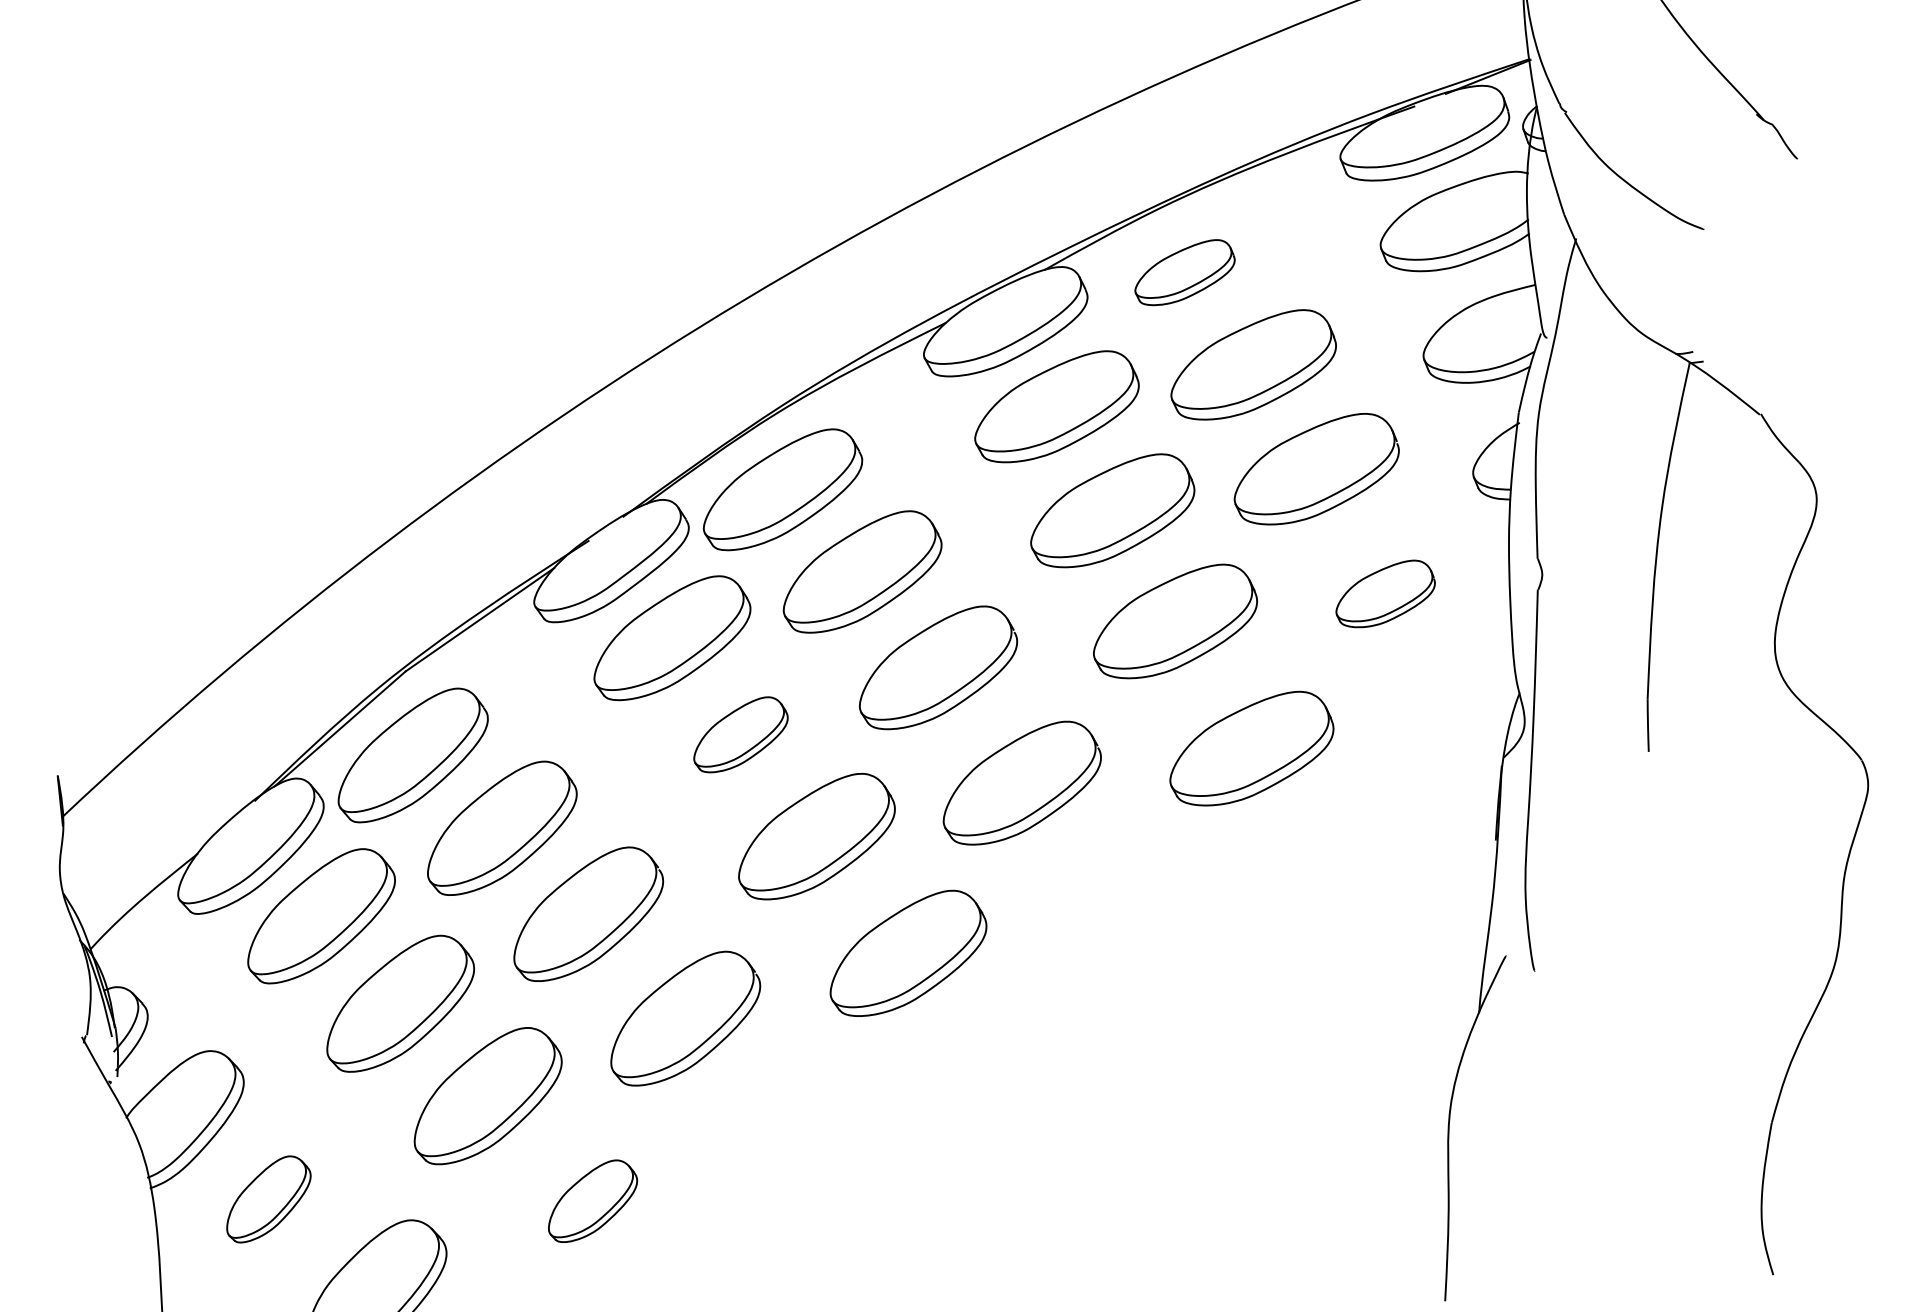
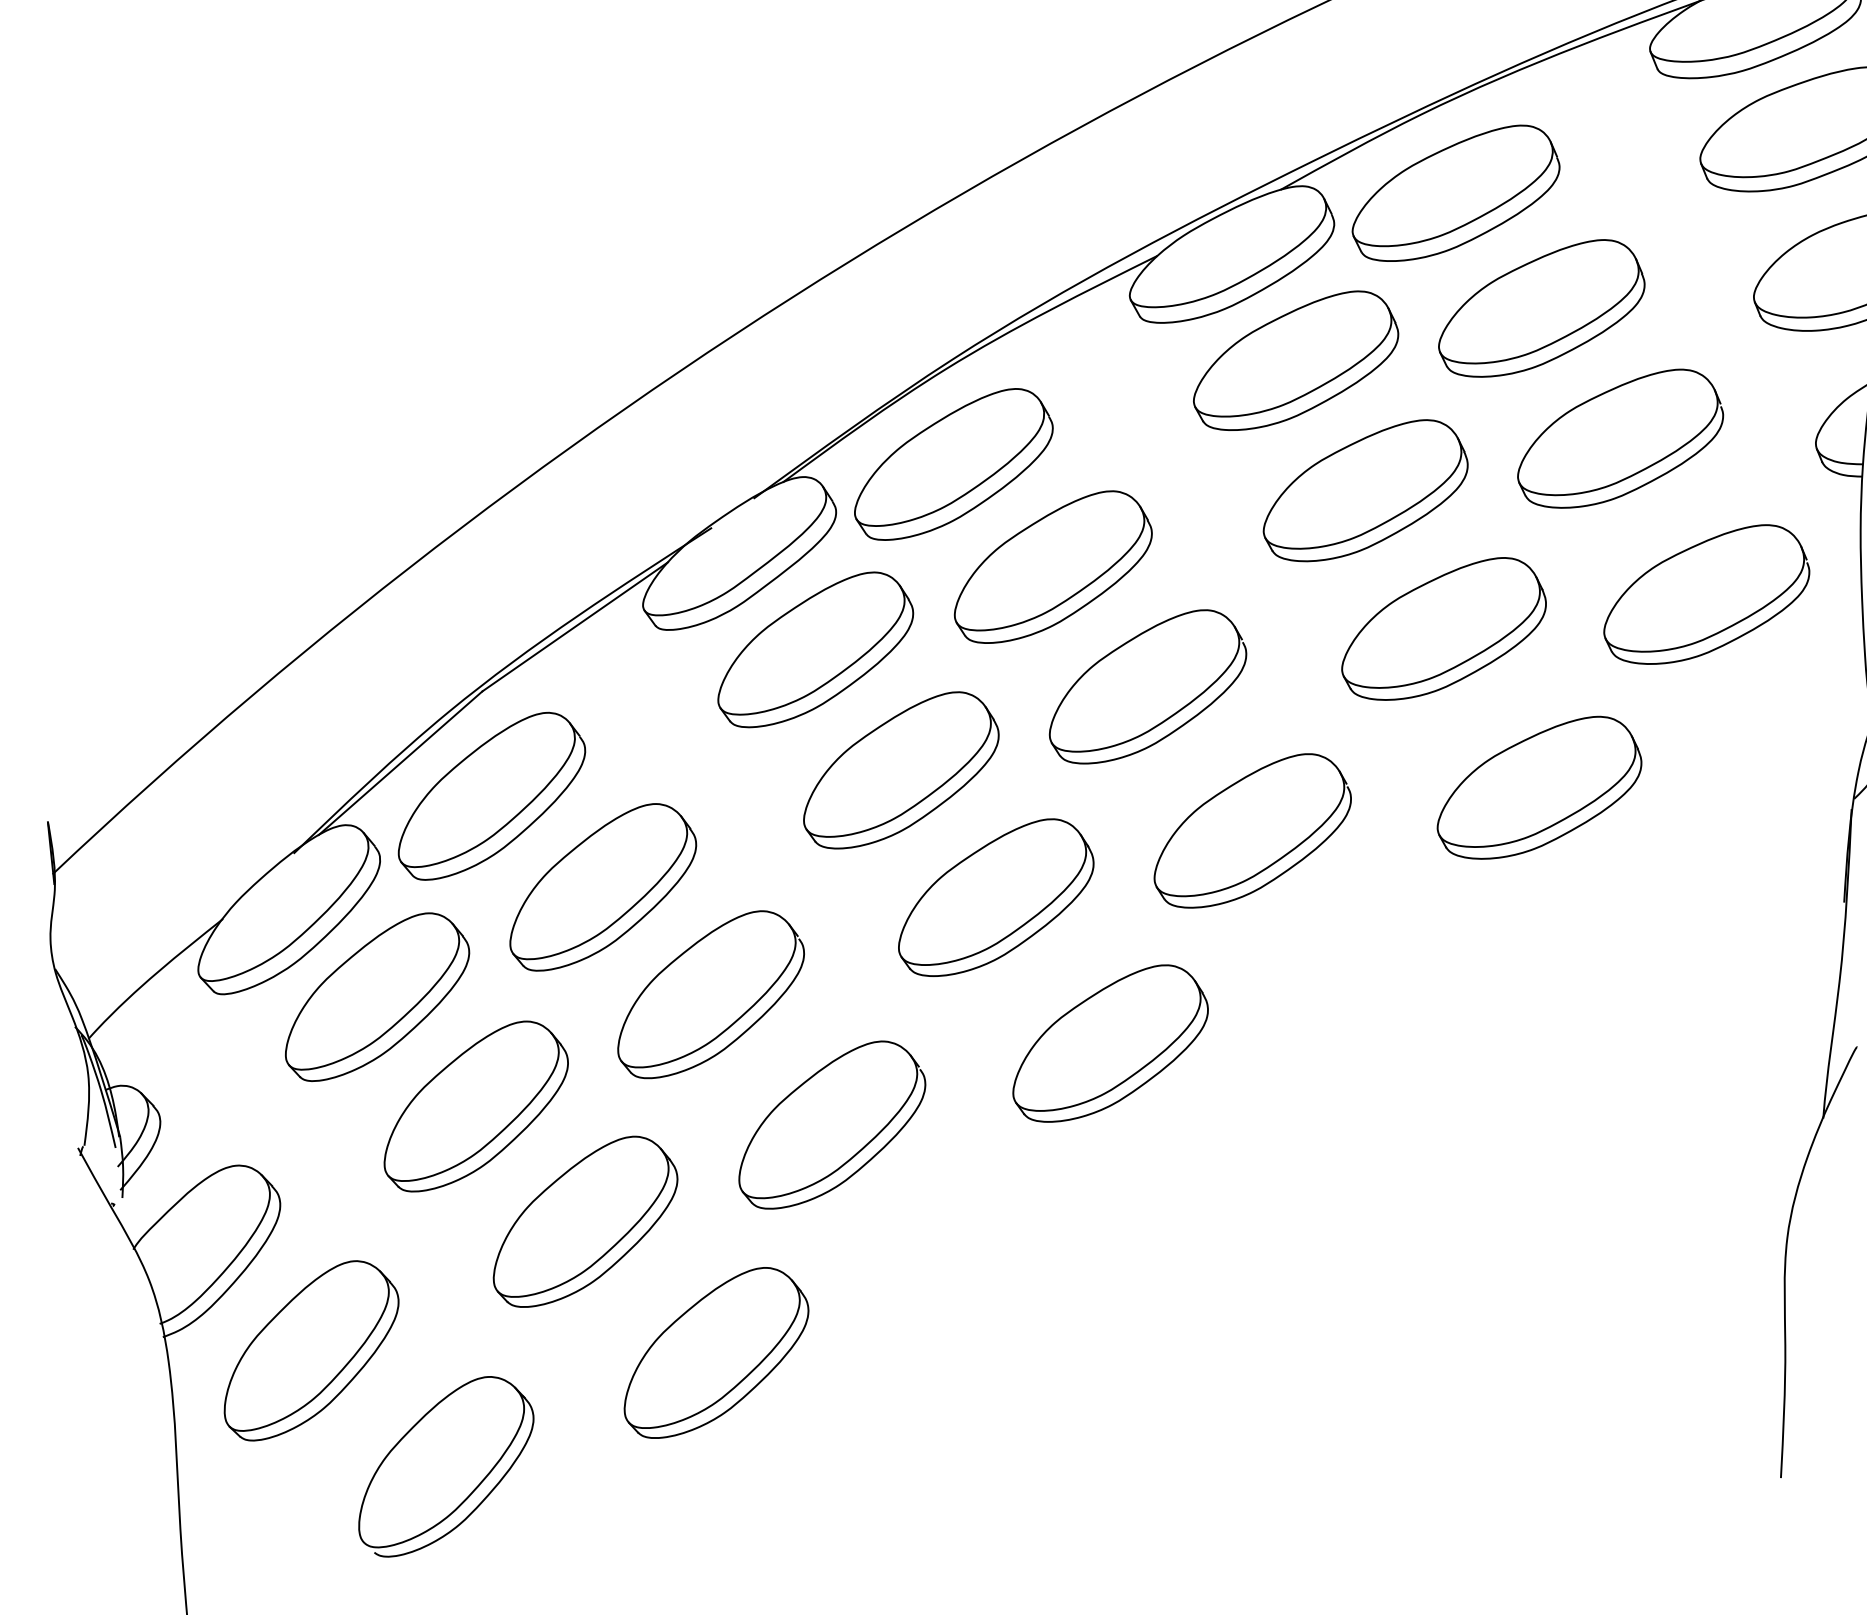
part: (1184, 272) -> (1455, 193), size x1.67
part: (1385, 593) -> (1706, 594), size x1.67
part: (740, 734) -> (900, 770), size x1.67
part: (268, 1199) -> (311, 1350), size x1.67
part: (592, 1201) -> (715, 1353), size x1.67

